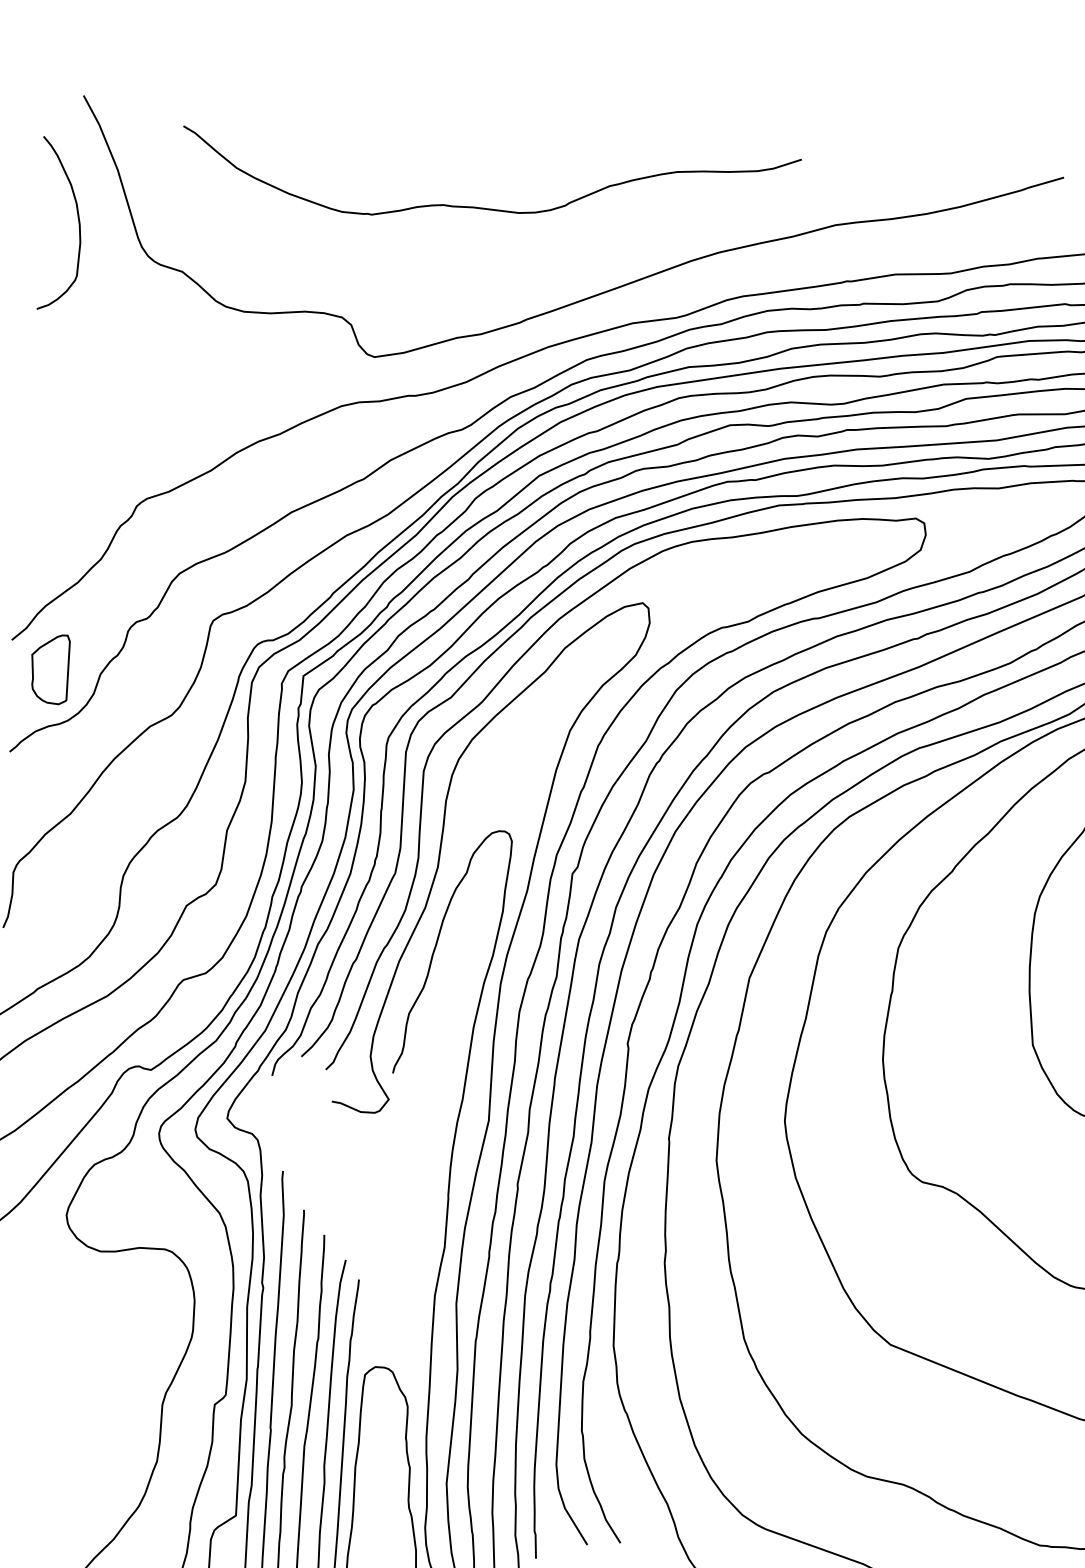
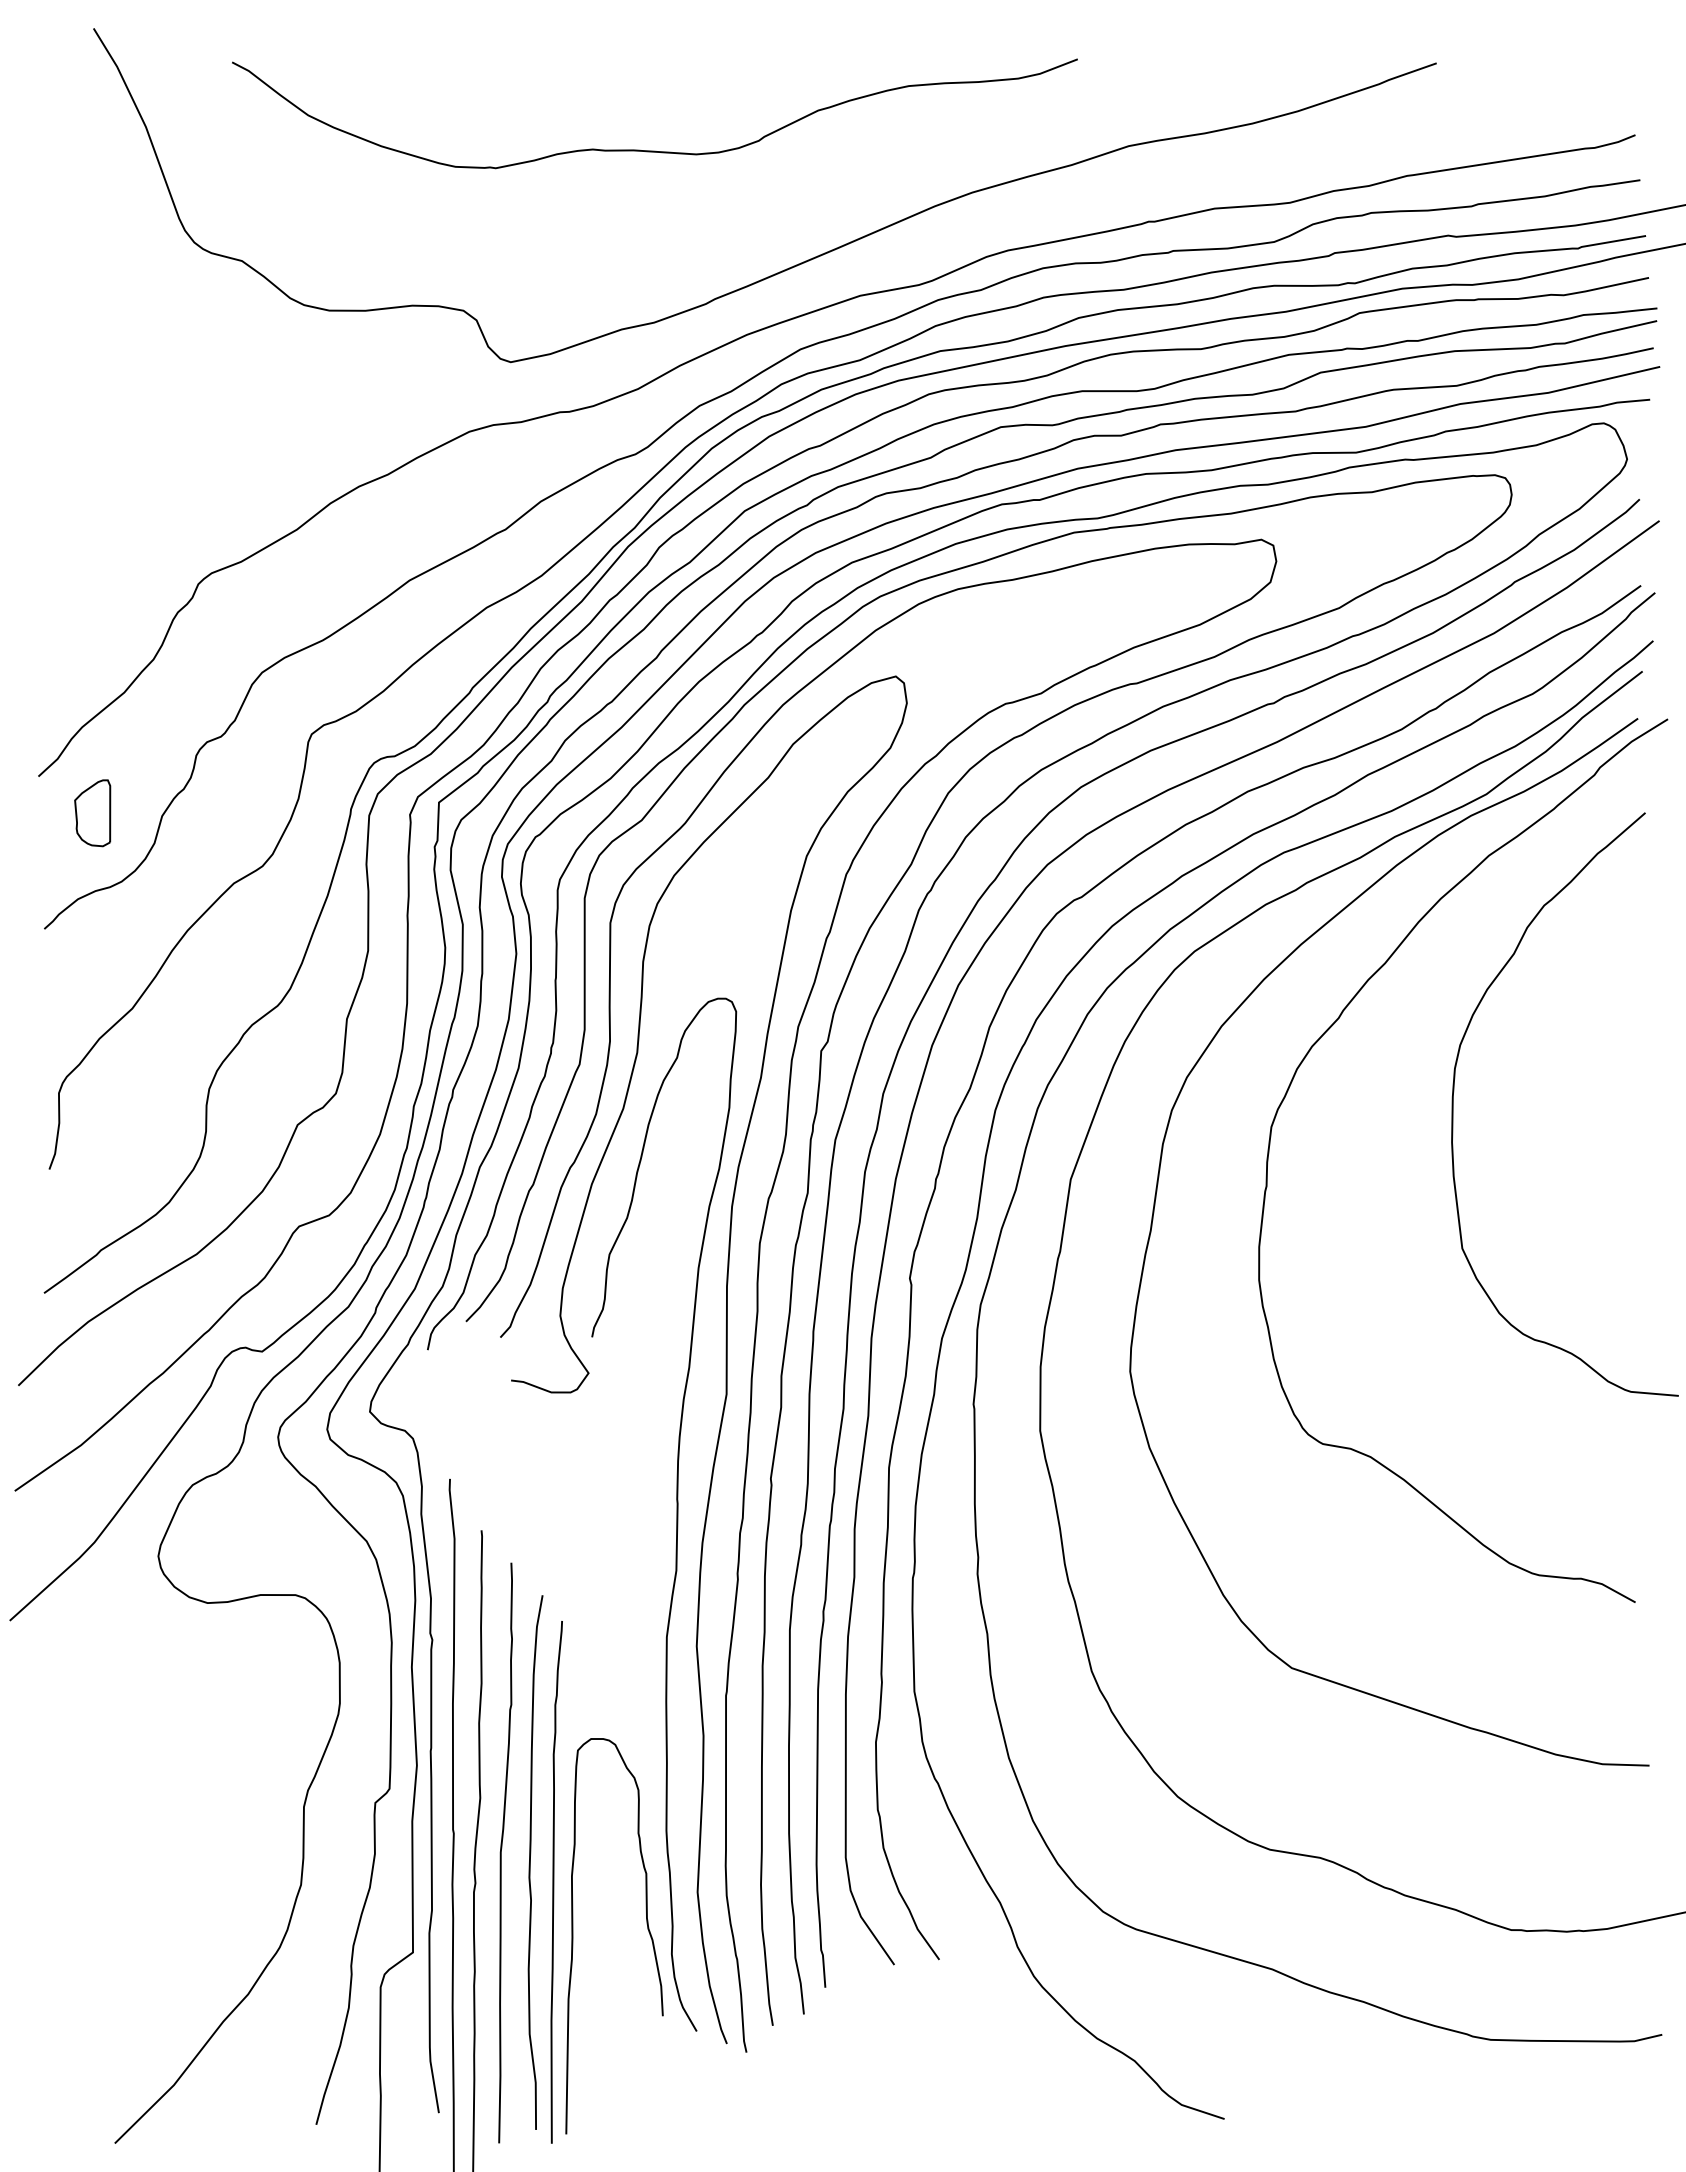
curve: (78, 222) -> (96, 201), removed
part: (49, 669) -> (92, 813), size x0.7

